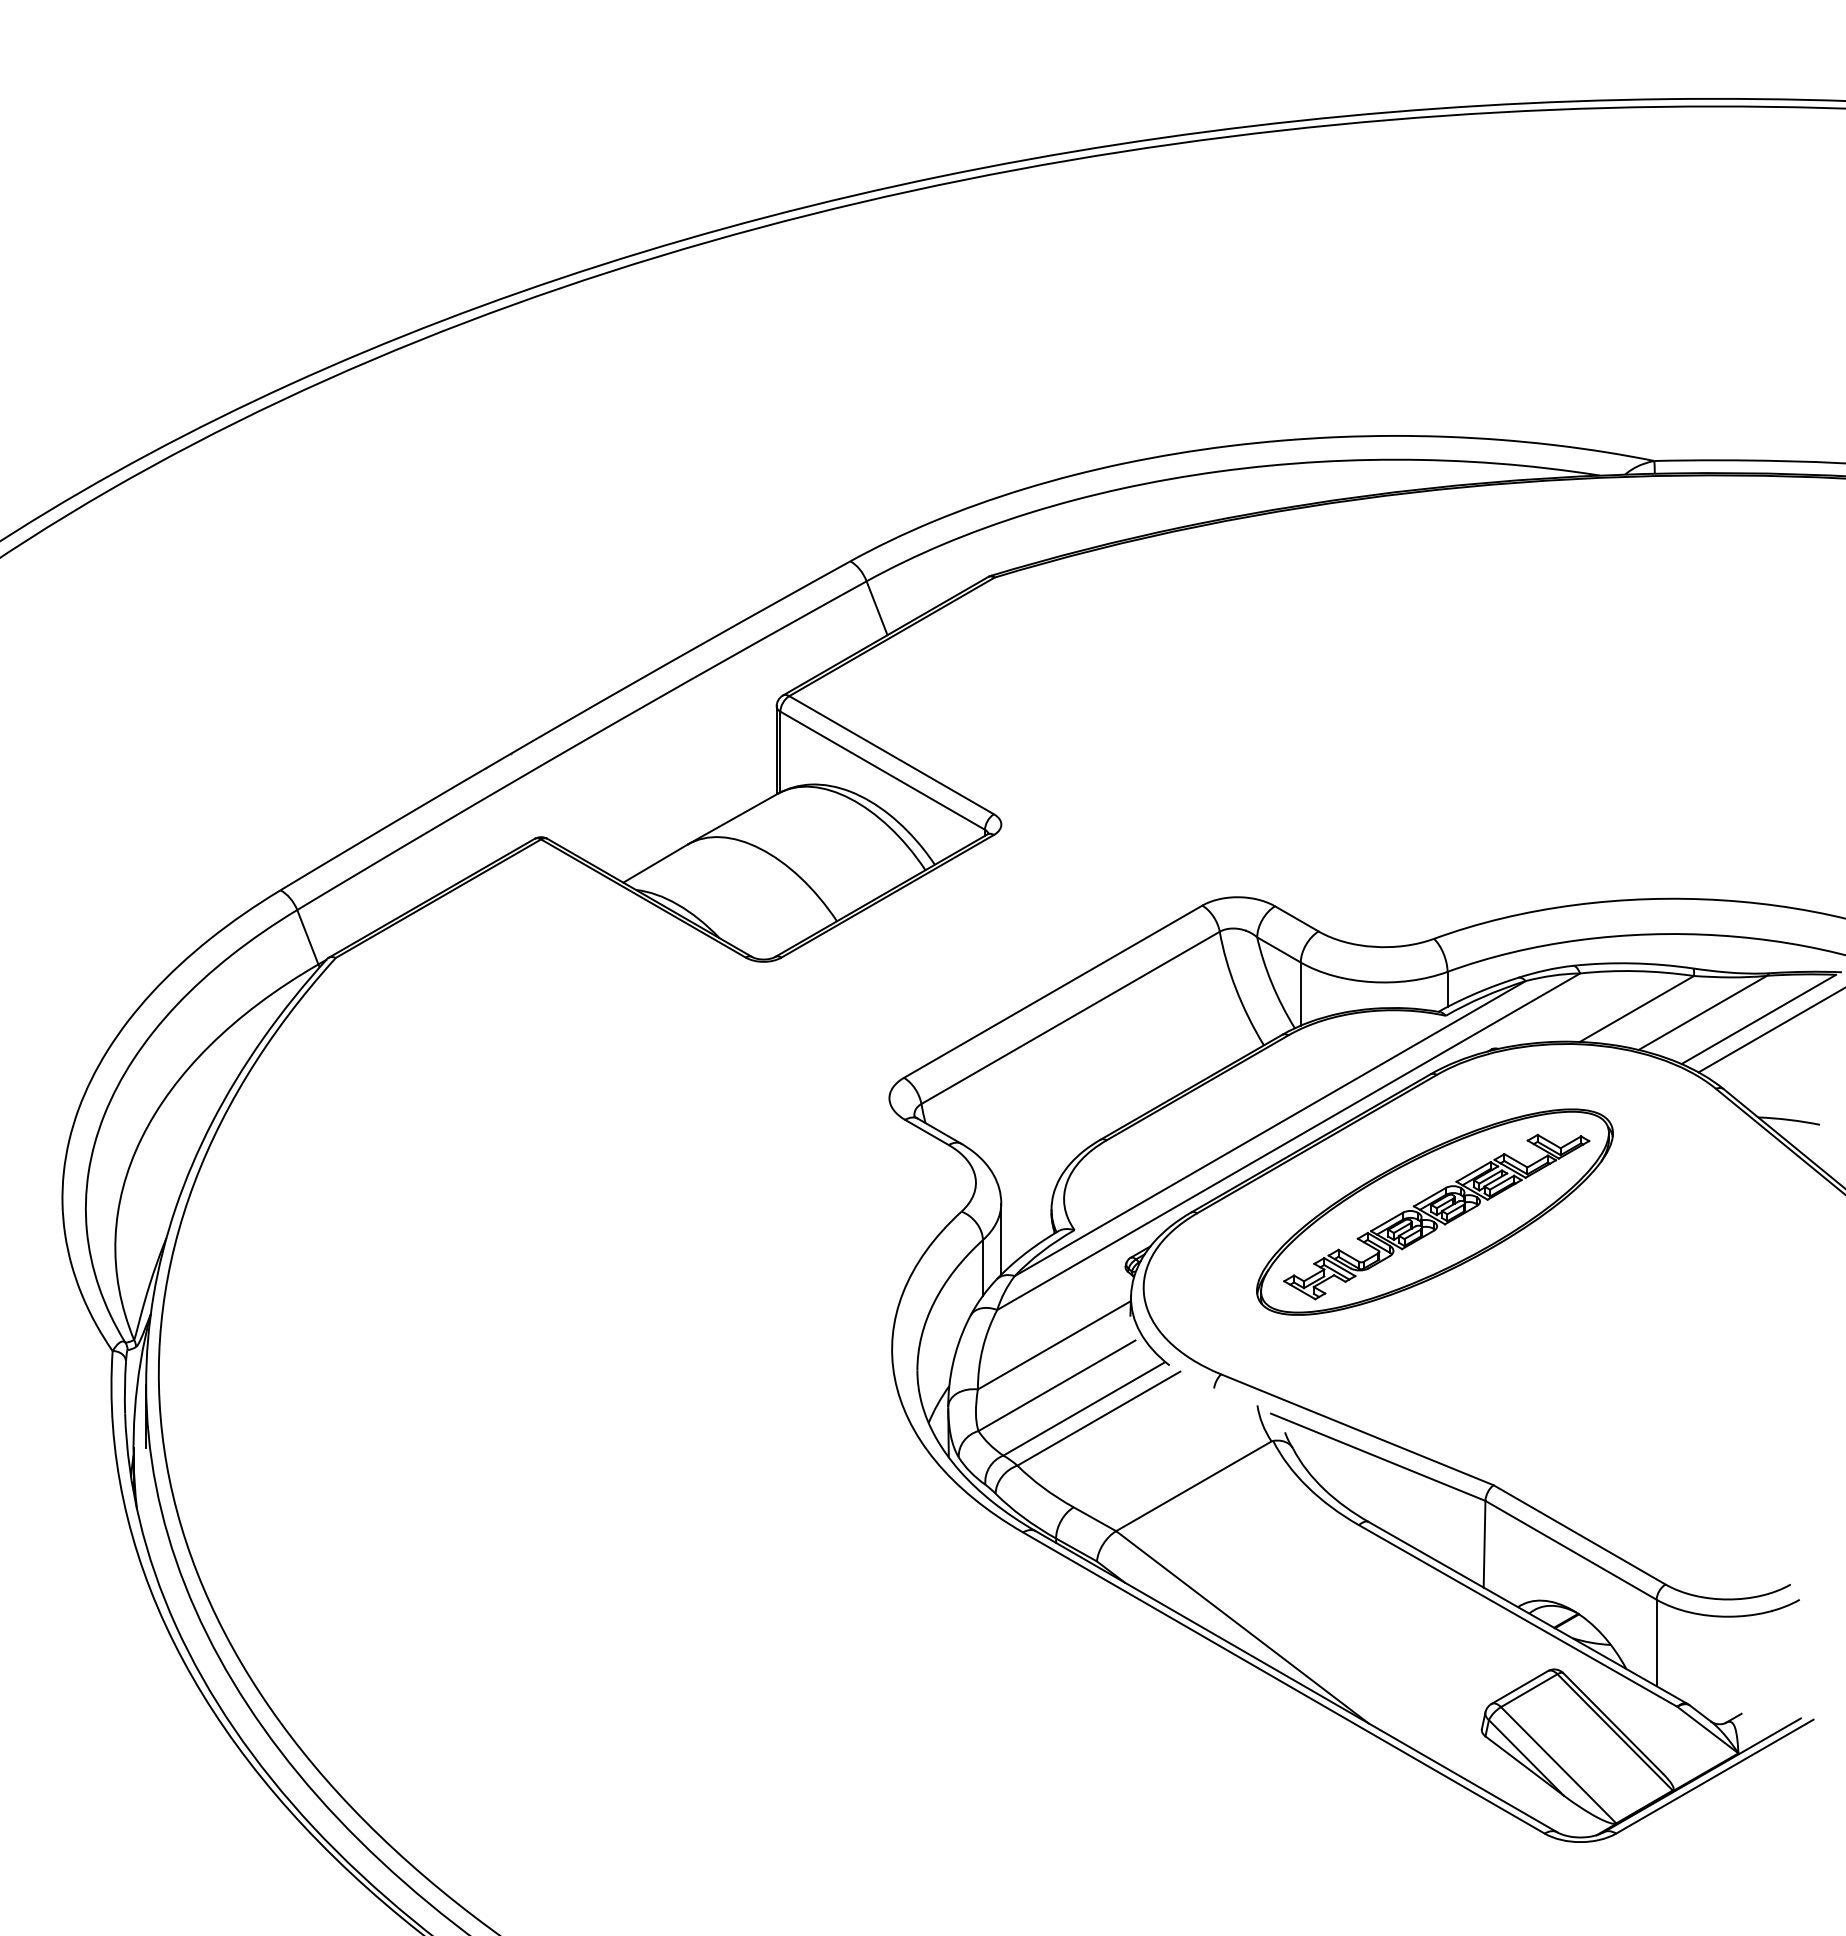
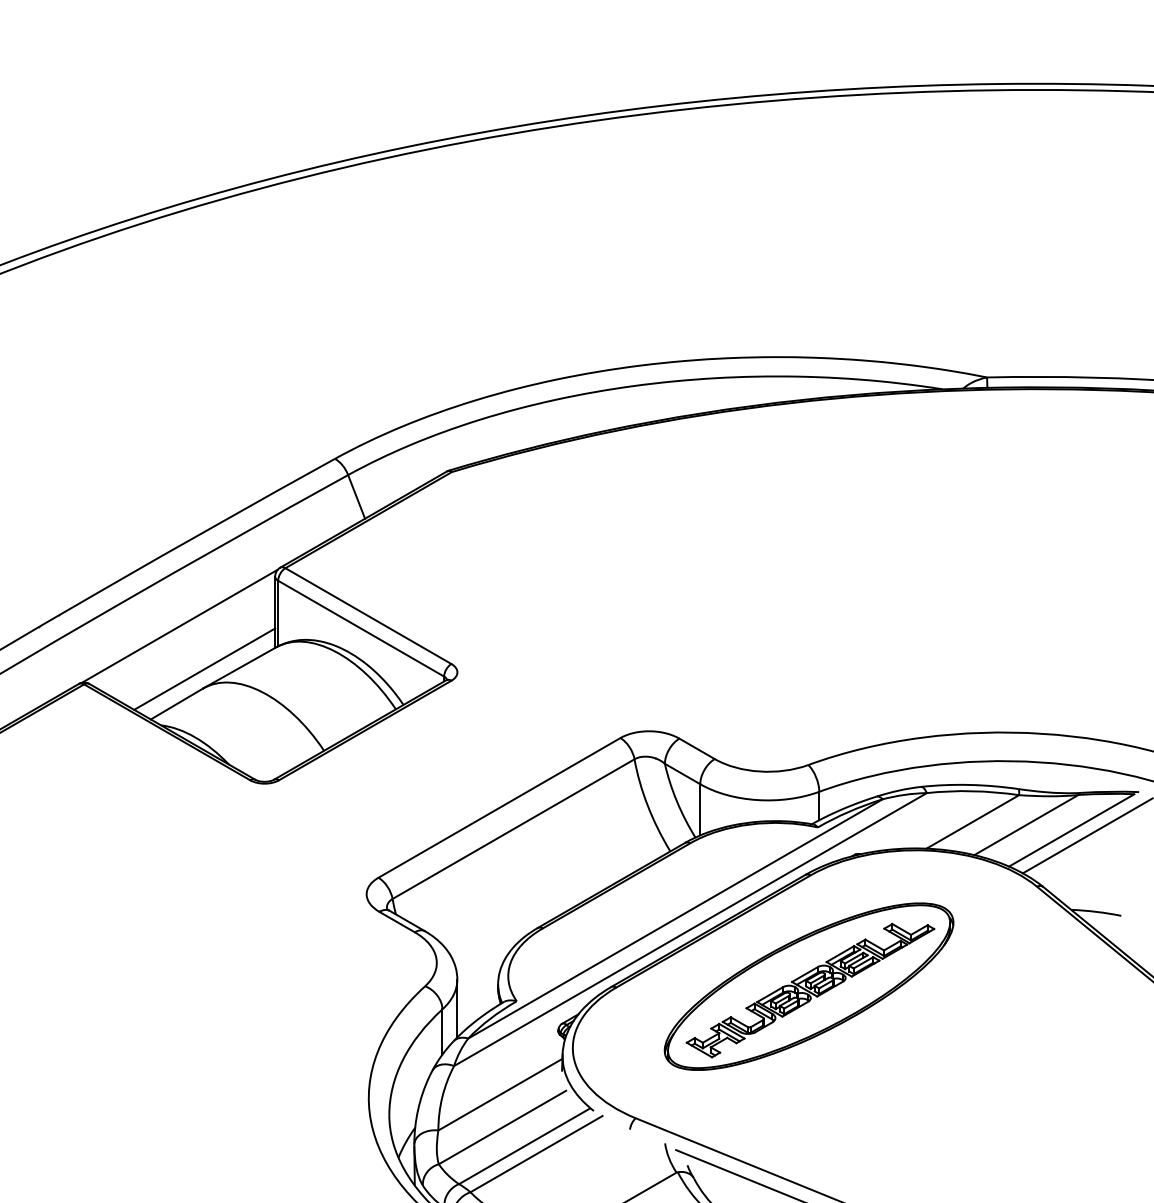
line: (658, 767) -> (179, 626), added
line: (689, 820) -> (204, 669), added

